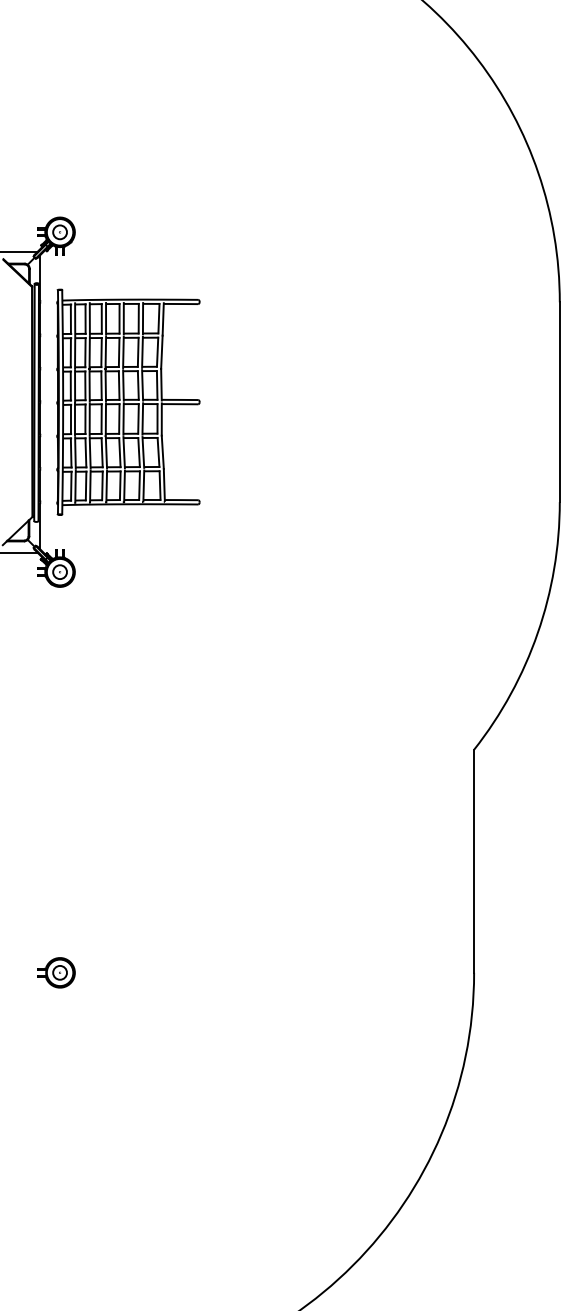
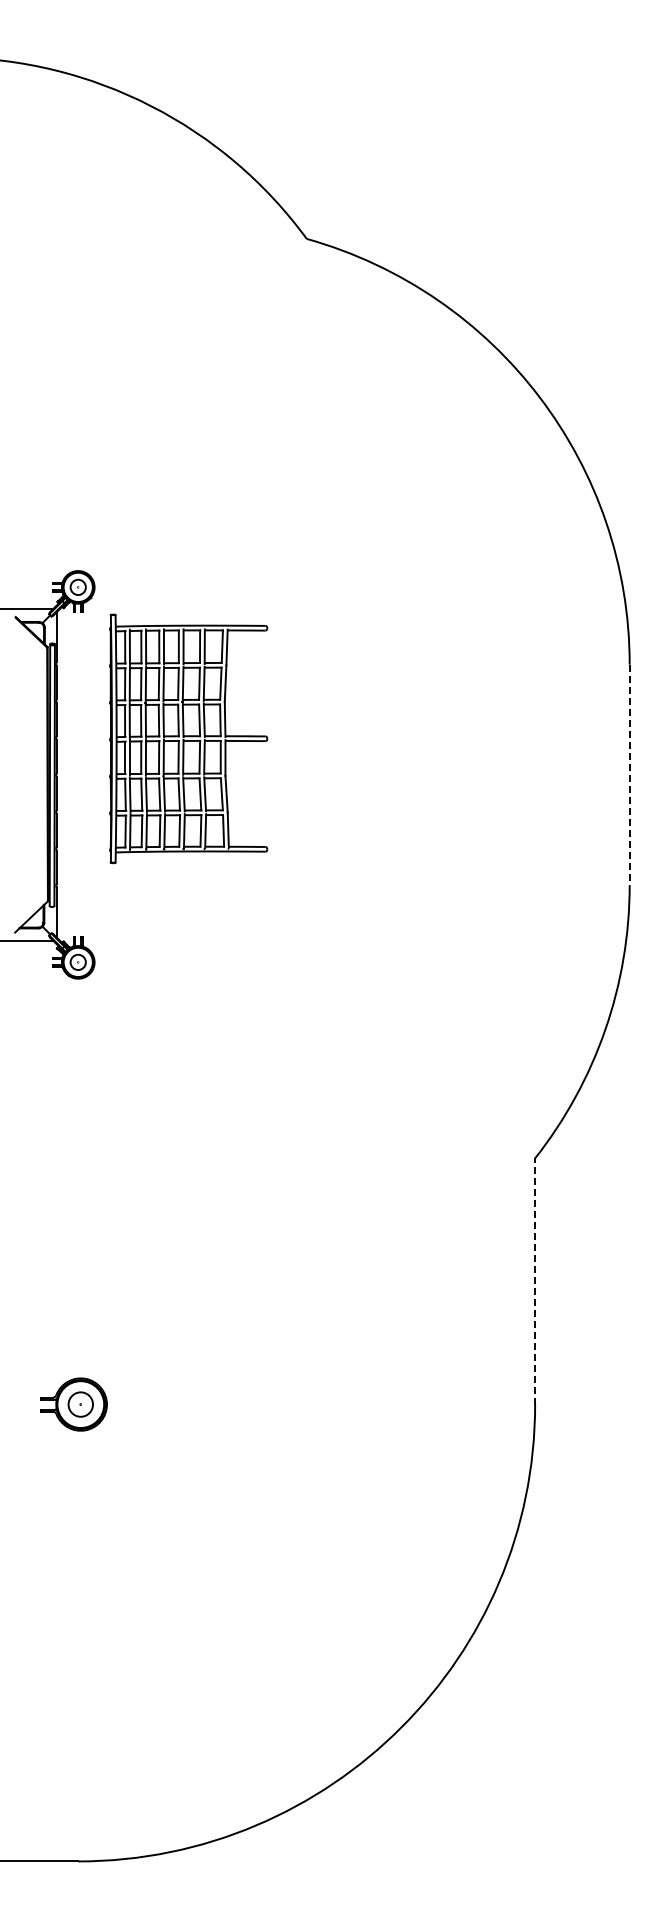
part: (128, 401) -> (188, 738), moved
line: (559, 402) -> (629, 775), solid -> dashed
line: (474, 860) -> (535, 1280), solid -> dashed
part: (55, 972) -> (73, 1404), size x1.6

